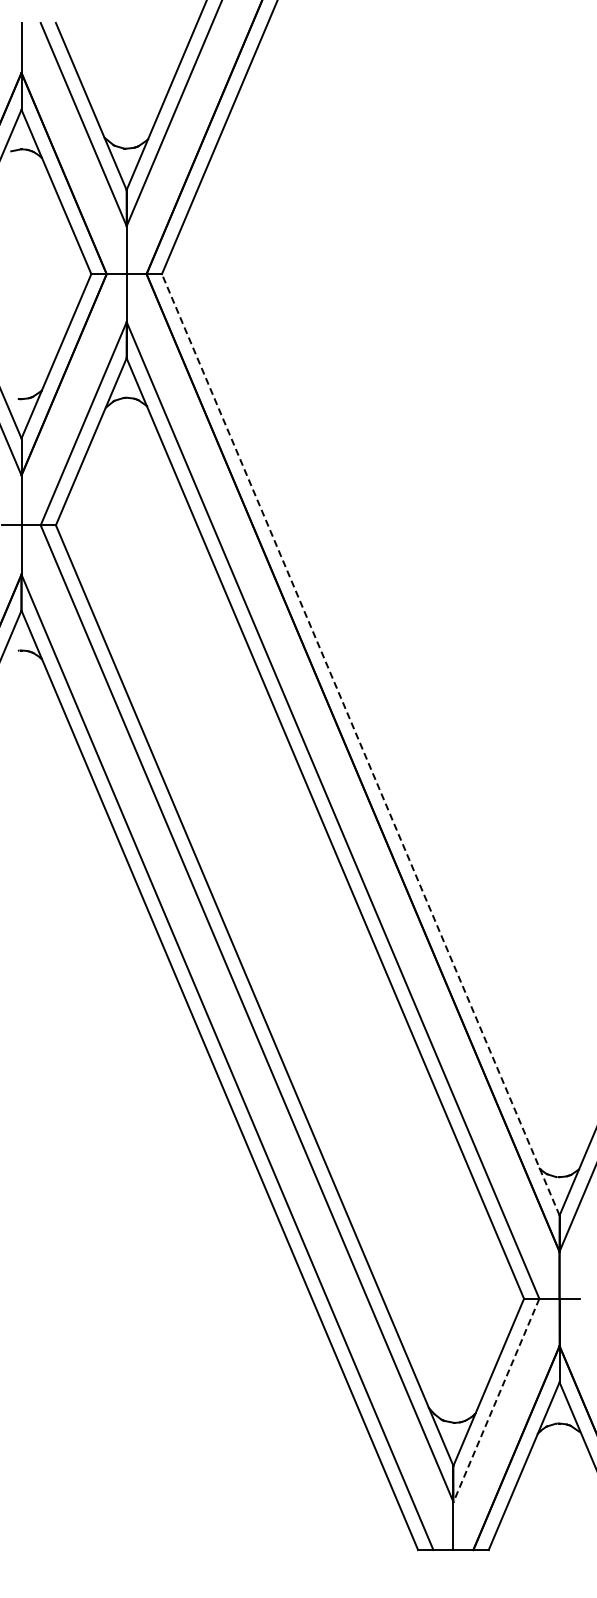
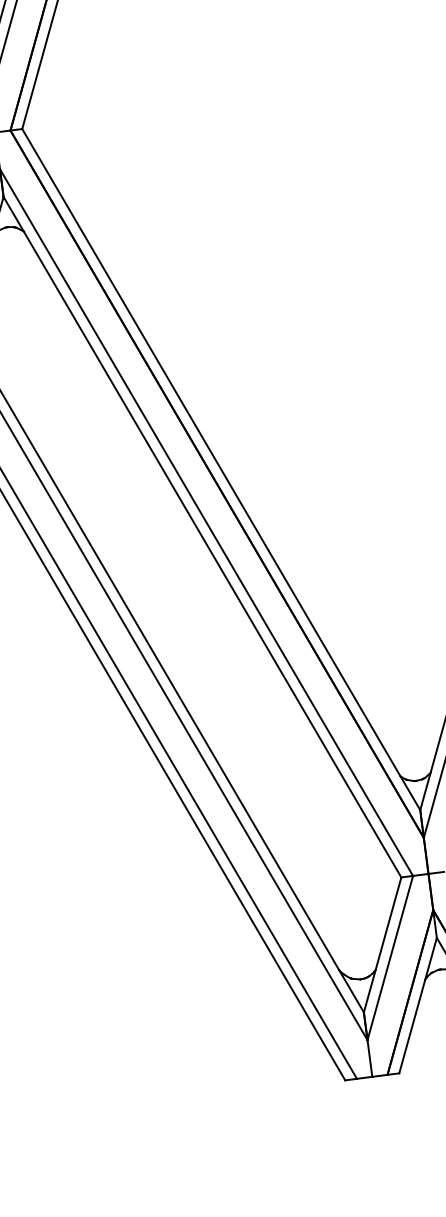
line: (360, 744) -> (221, 469), dashed -> solid
line: (496, 1400) -> (390, 958), dashed -> solid

